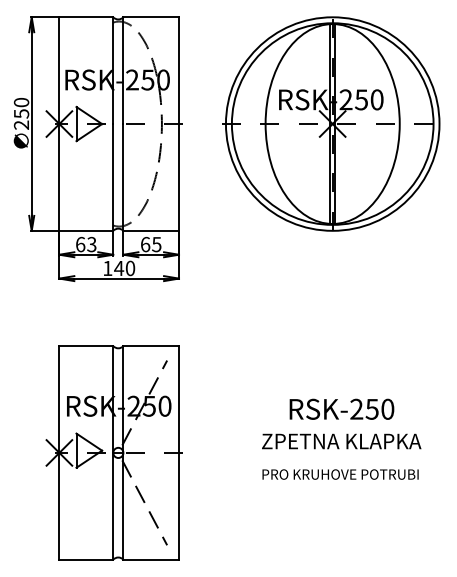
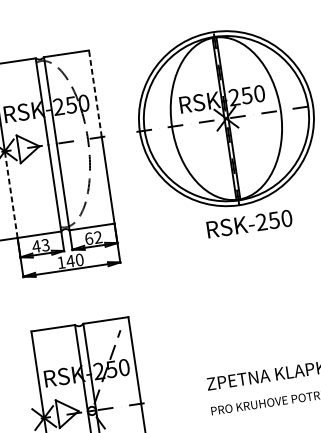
line: (178, 70) -> (94, 93), solid -> dashed
line: (59, 176) -> (11, 193), solid -> dashed
text: (80, 244) -> (36, 246), 63 -> 43
text: (156, 244) -> (97, 237), 65 -> 62
text: (341, 408) -> (249, 223), moved

